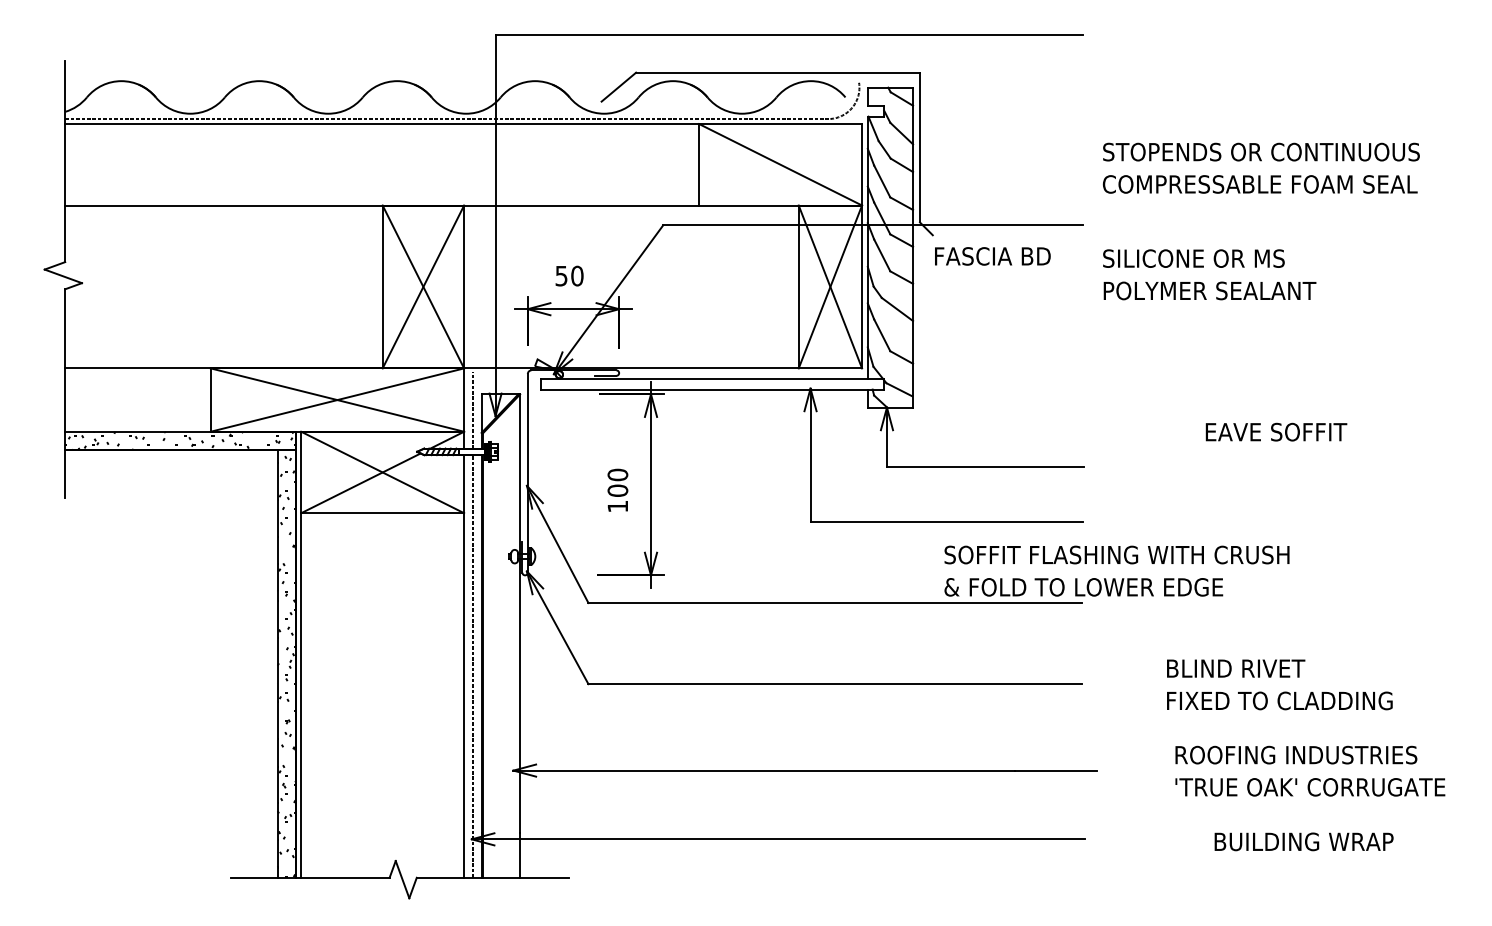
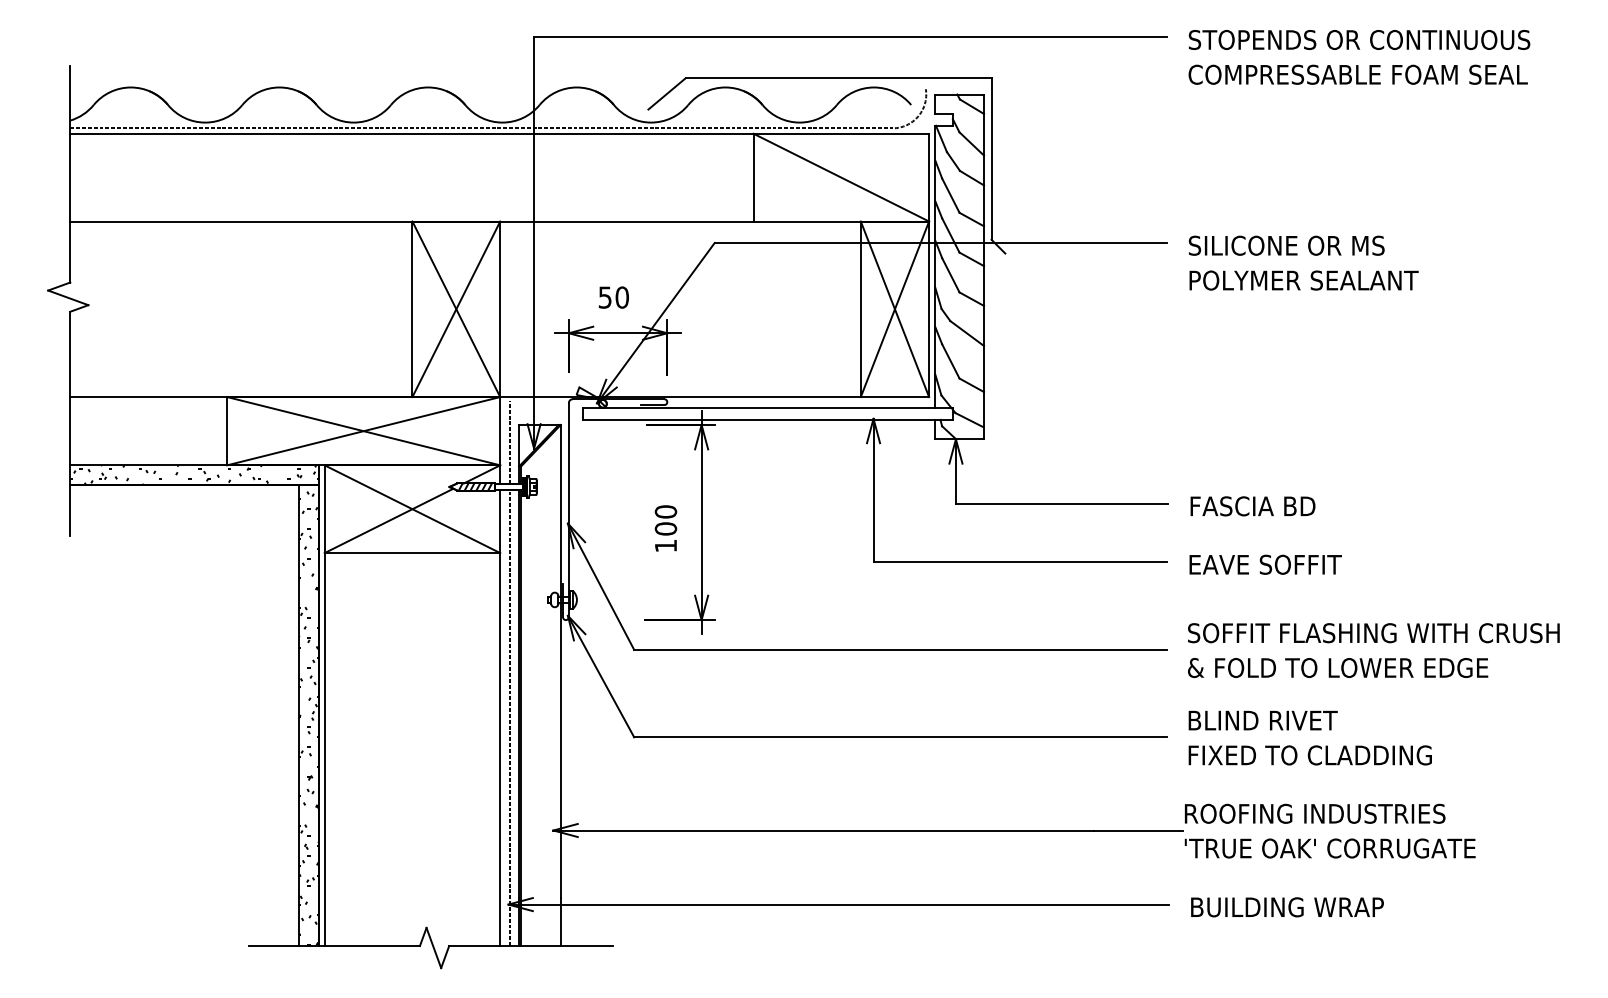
text: (1261, 168) -> (1359, 57), moved
text: (992, 256) -> (1252, 506), moved
text: (1209, 274) -> (1303, 262), moved
text: (1276, 431) -> (1265, 564), moved
text: (1116, 571) -> (1373, 650), moved
text: (1279, 684) -> (1309, 737), moved
text: (1309, 770) -> (1329, 830), moved
text: (1304, 842) -> (1287, 907), moved

